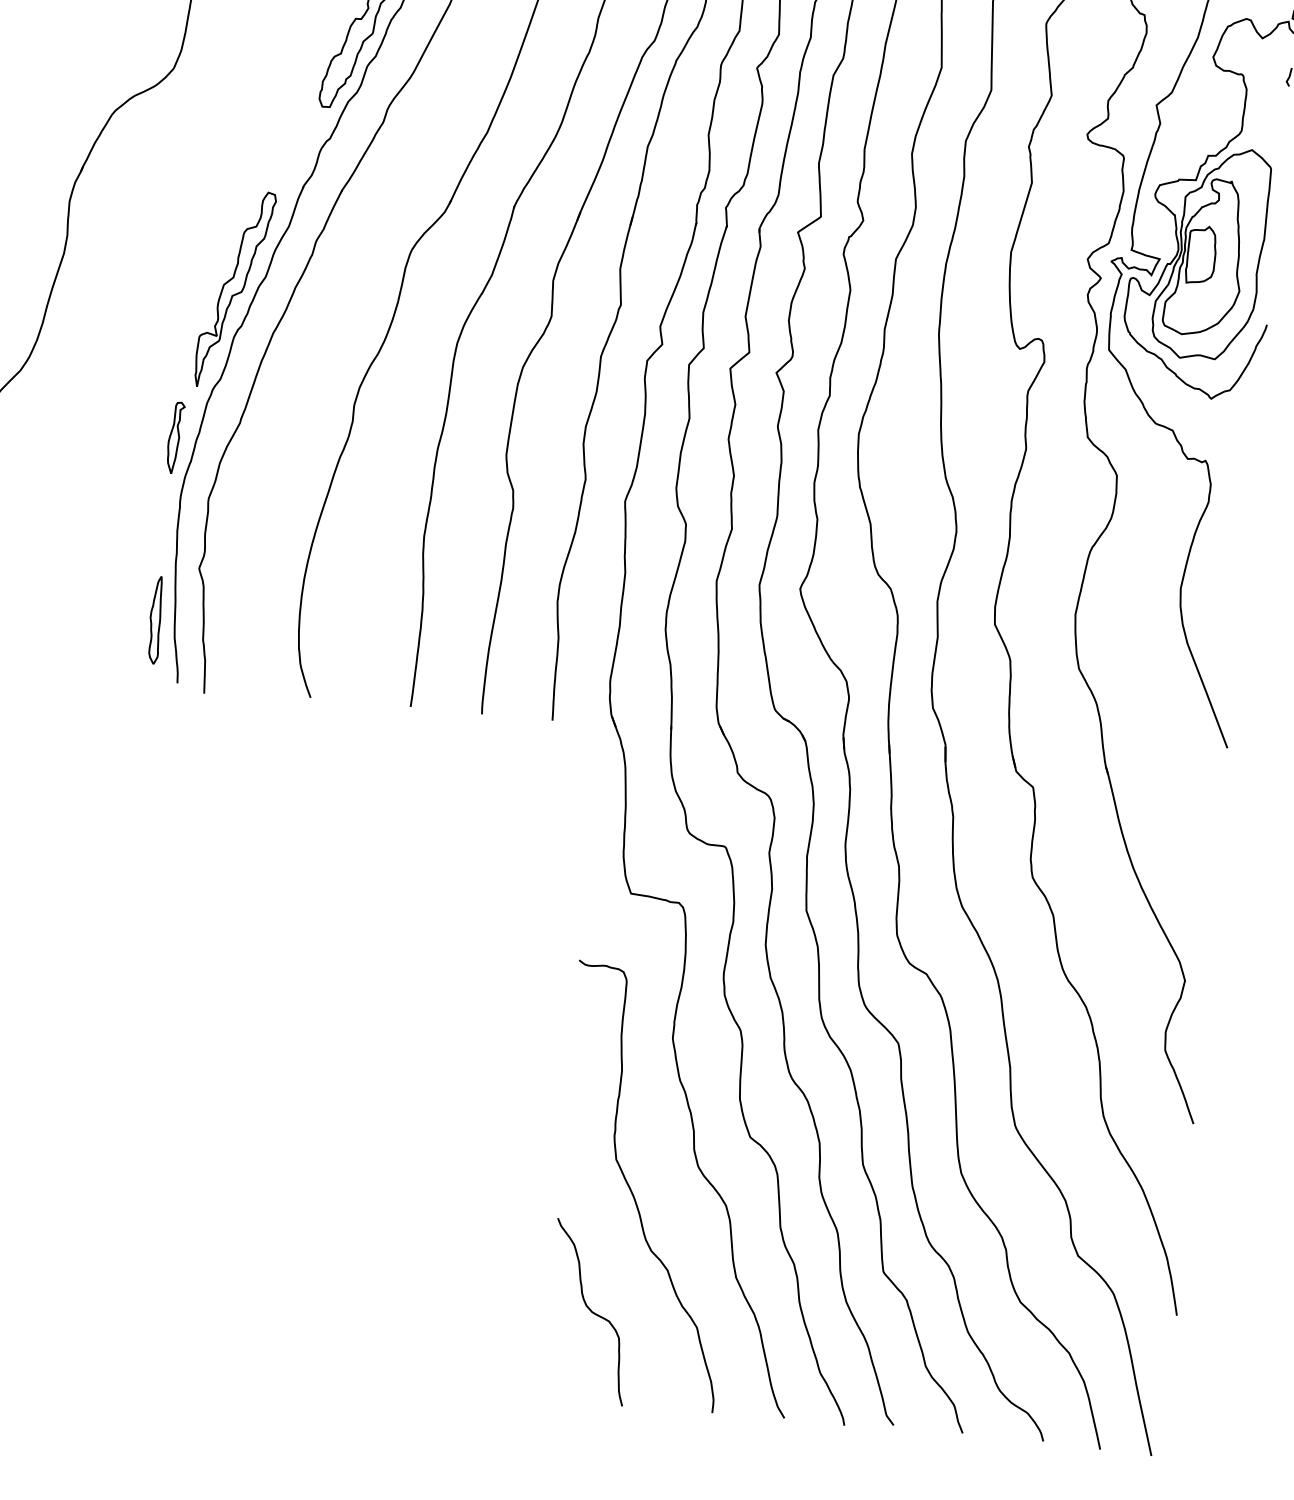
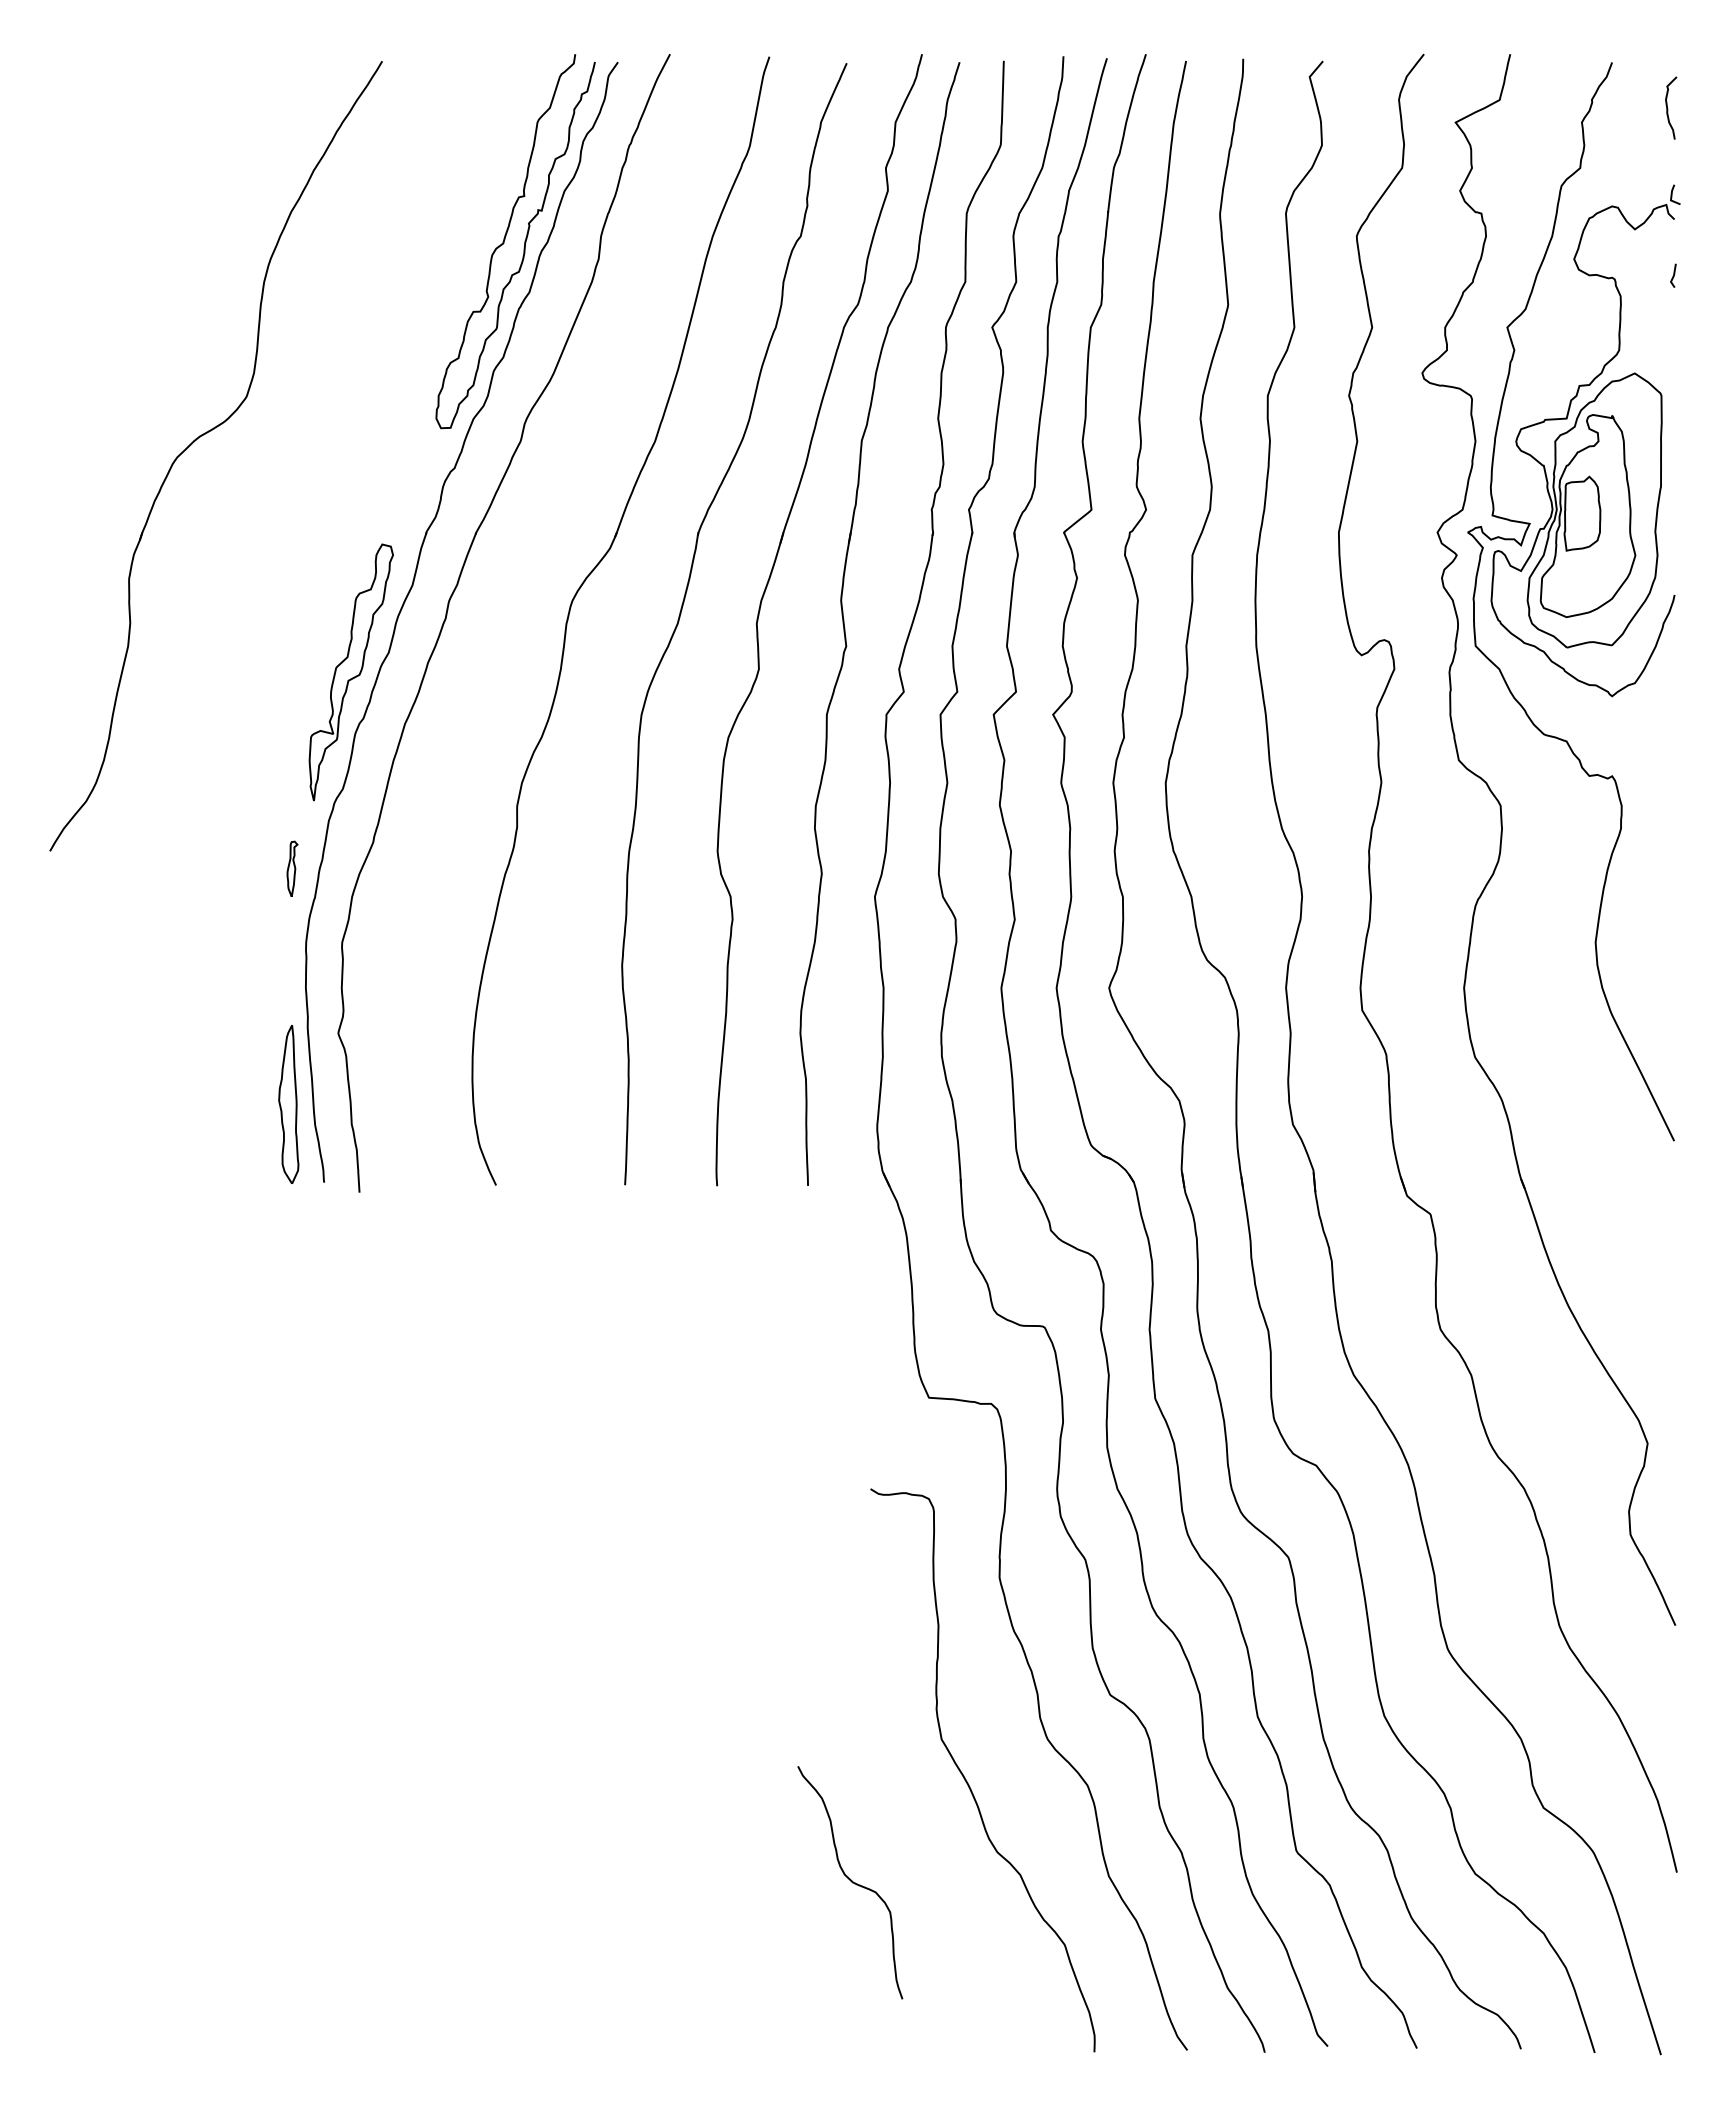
part: (175, 437) -> (292, 868), size x0.6
part: (155, 620) -> (288, 1104), size x1.4
curve: (590, 1311) -> (850, 1881), moved

